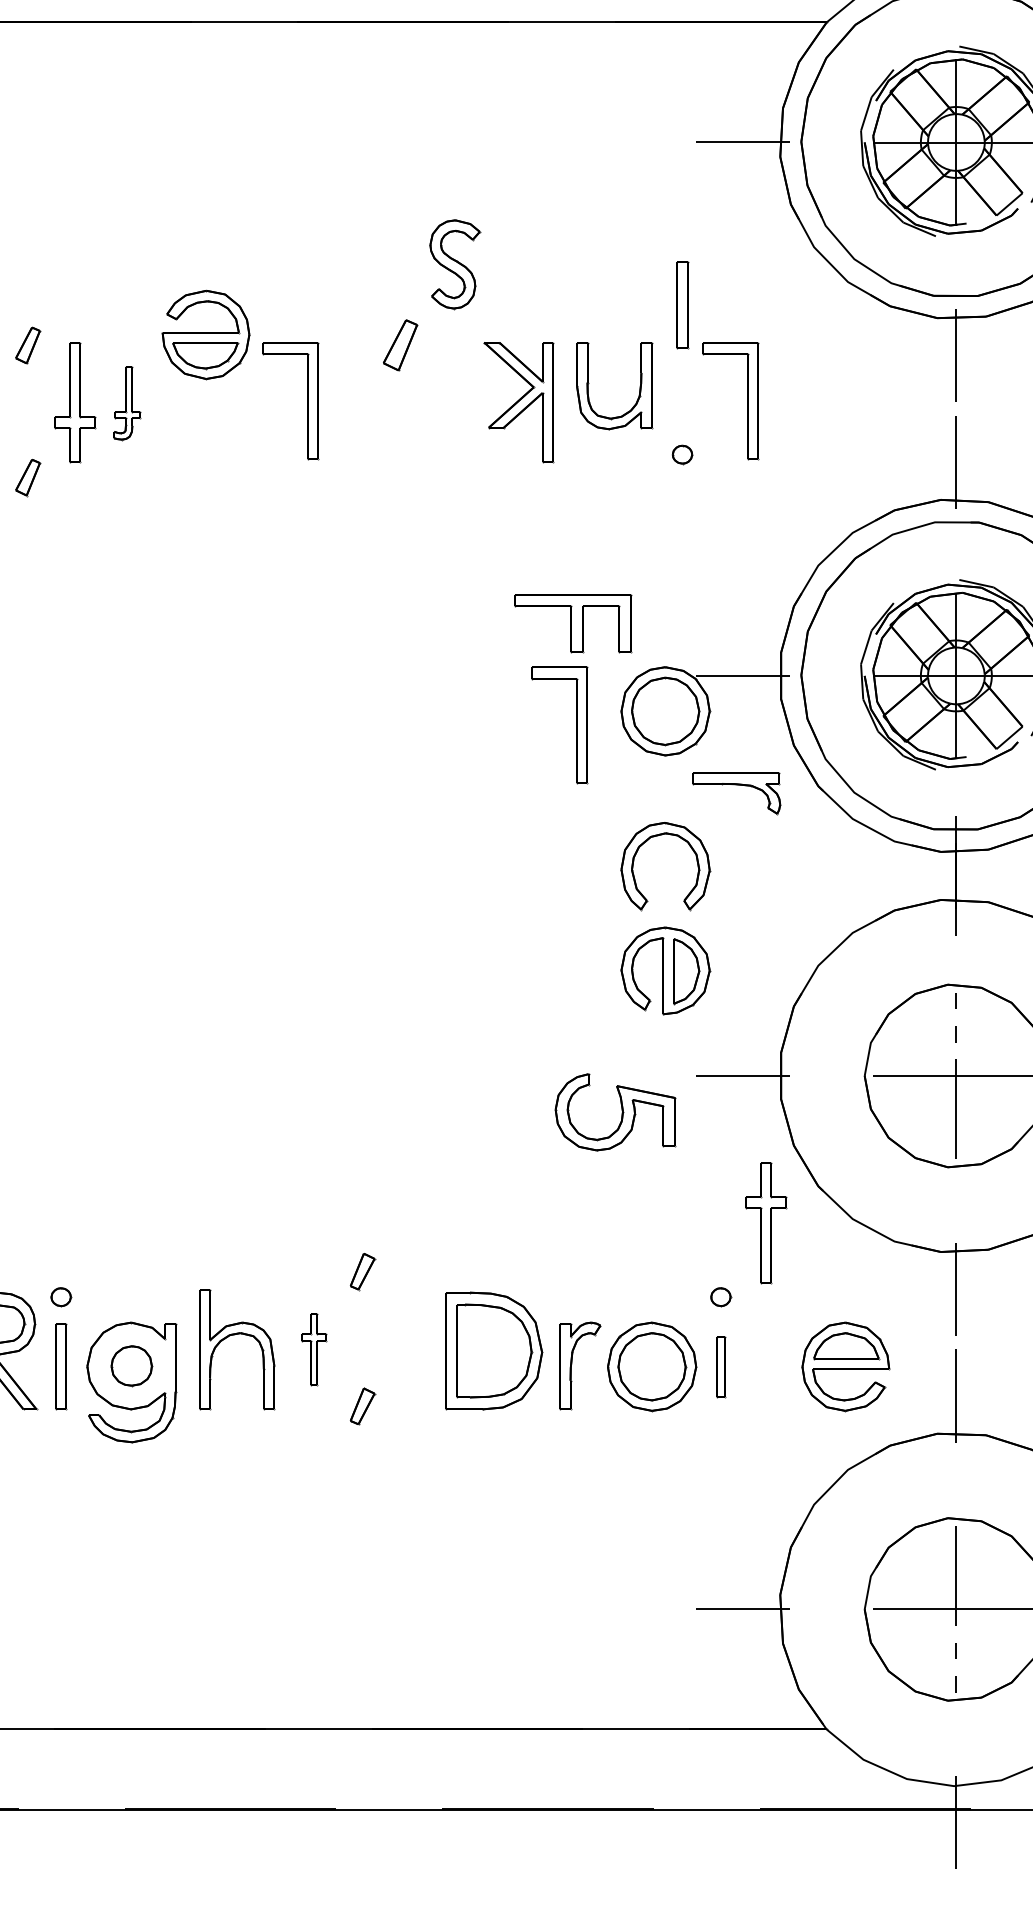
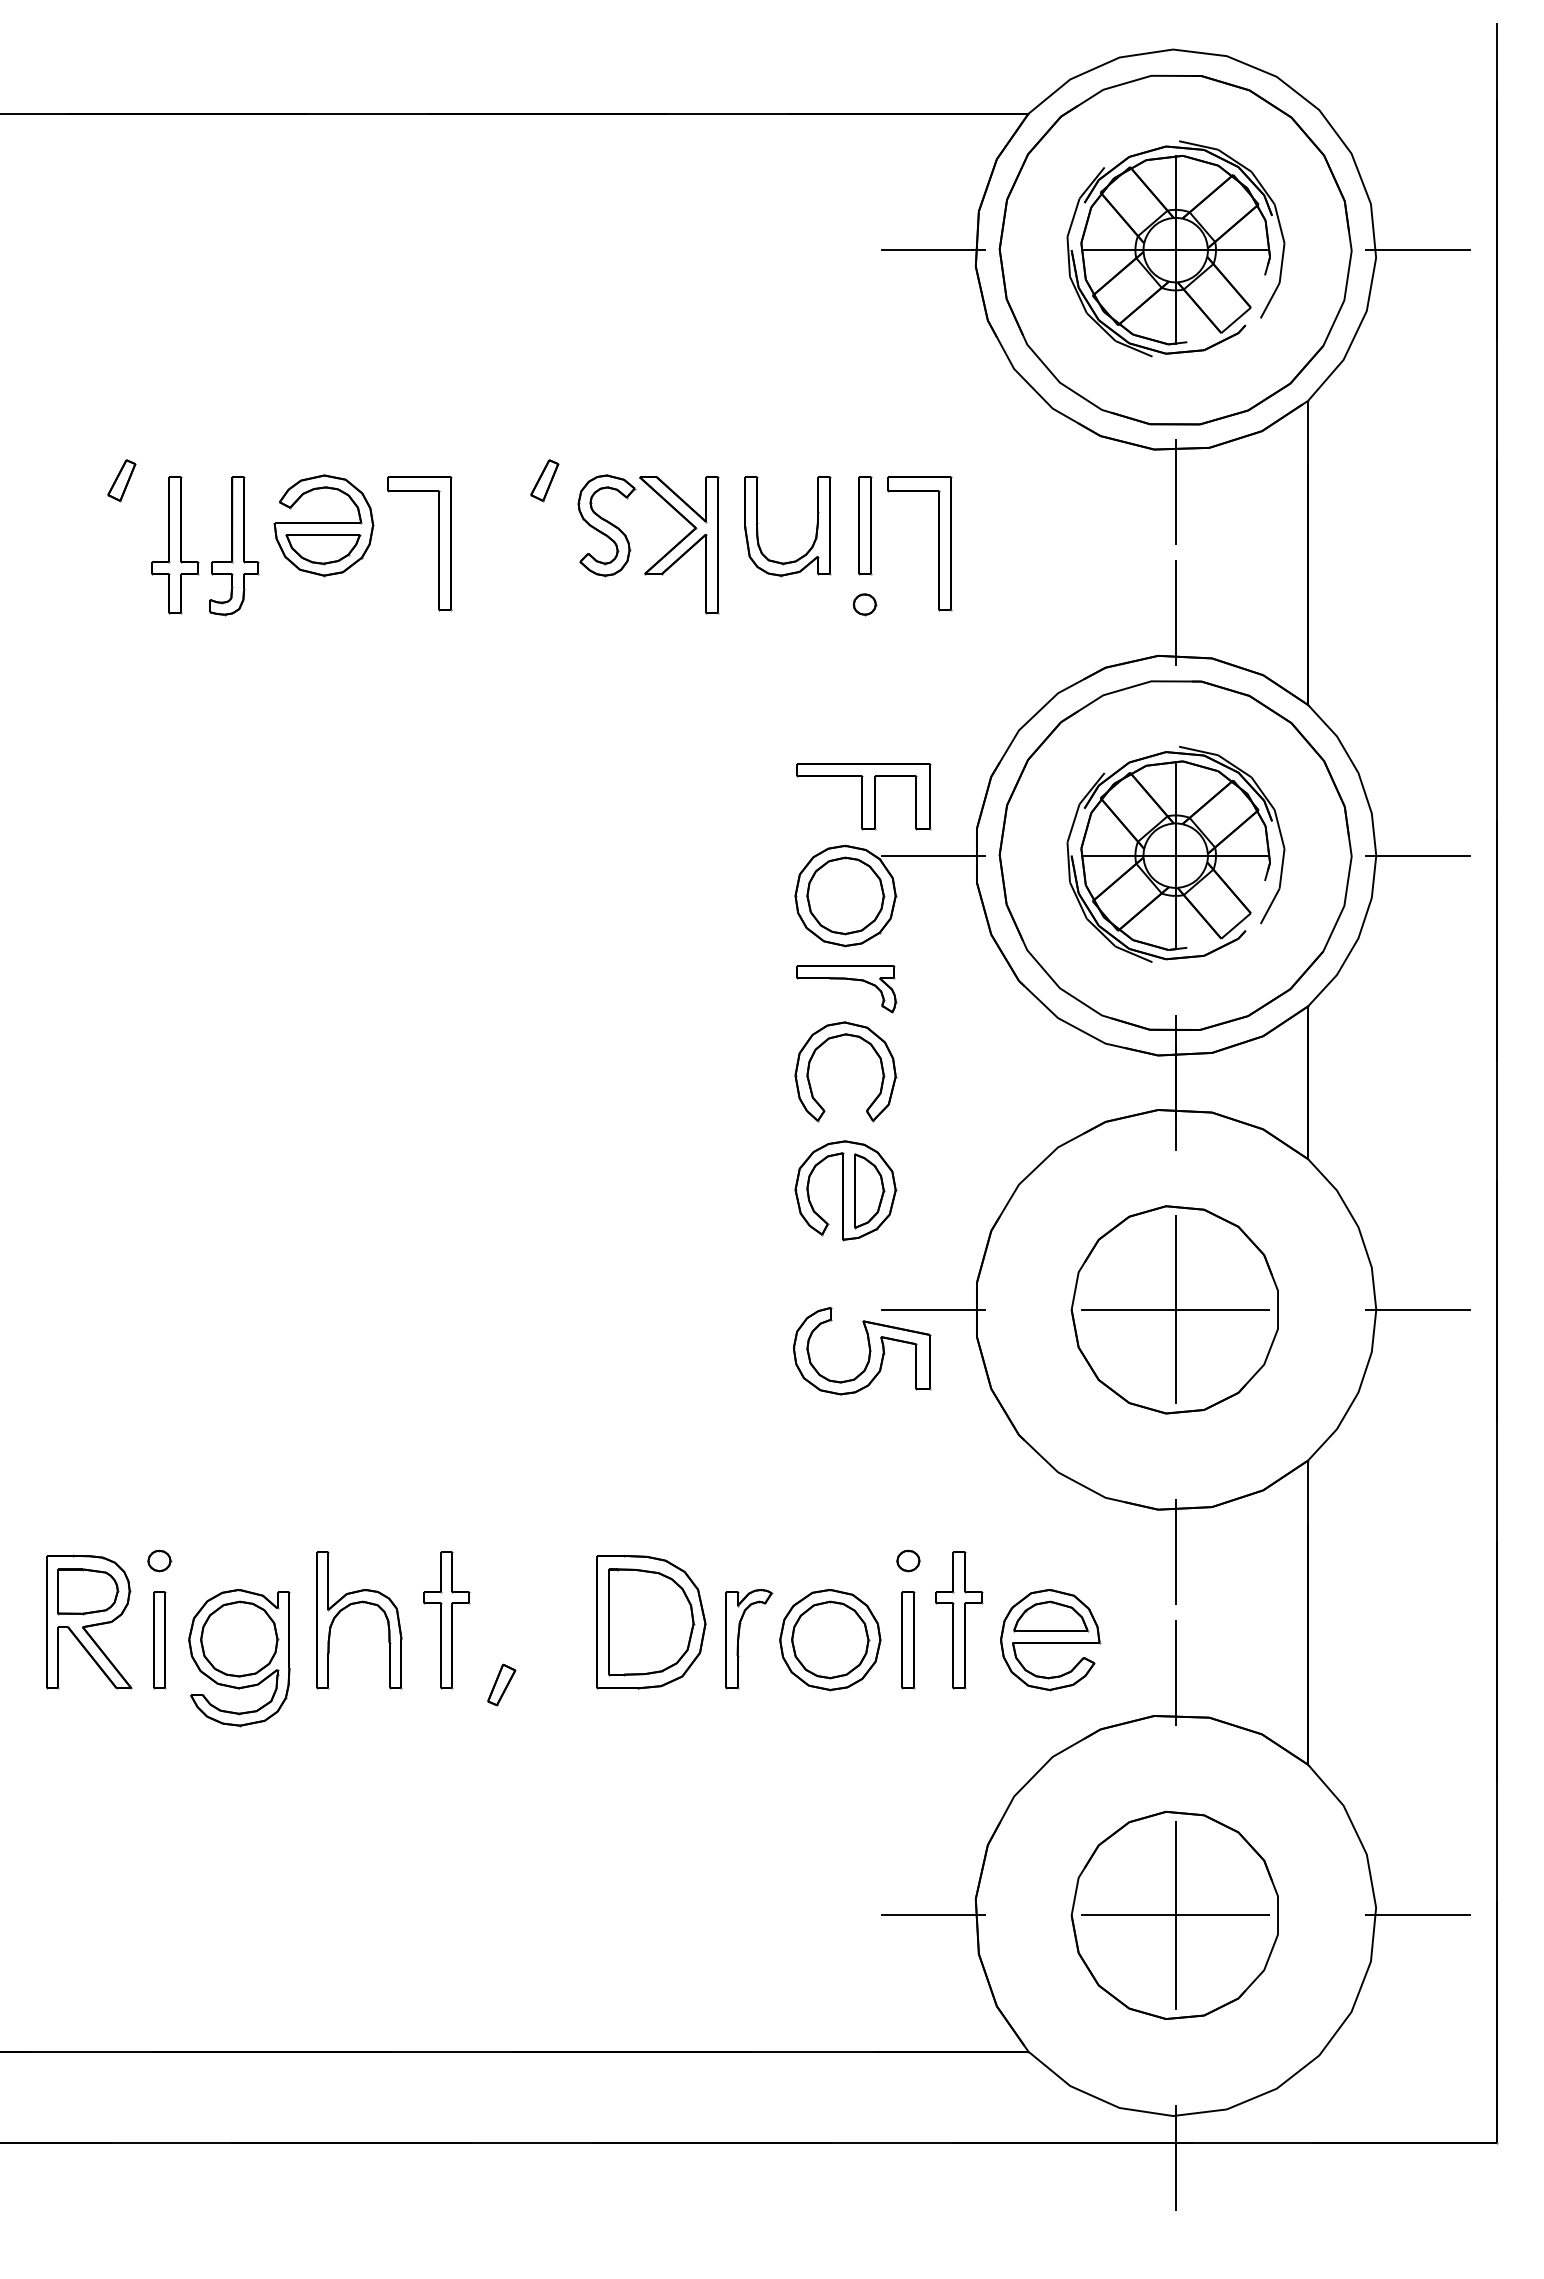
part: (454, 264) -> (606, 525), moved
part: (683, 304) -> (865, 525), moved
part: (205, 334) -> (323, 525), moved
part: (400, 345) -> (544, 480), size x0.71
part: (127, 403) -> (234, 546), size x1.67
part: (27, 477) -> (121, 630), removed
part: (573, 623) -> (863, 796), moved
part: (576, 725) -> (744, 911), removed
part: (740, 785) -> (850, 980), moved
line: (956, 1034) -> (1175, 1262), dashed -> solid
part: (621, 1114) -> (868, 1353), moved
part: (765, 1222) -> (959, 1620), moved
part: (362, 1271) -> (501, 1531), removed
part: (314, 1349) -> (446, 1620), size x1.67
part: (131, 1365) -> (239, 1638), size x1.67
part: (720, 1367) -> (908, 1640), size x1.43
line: (956, 1651) -> (1175, 1963), dashed -> solid

